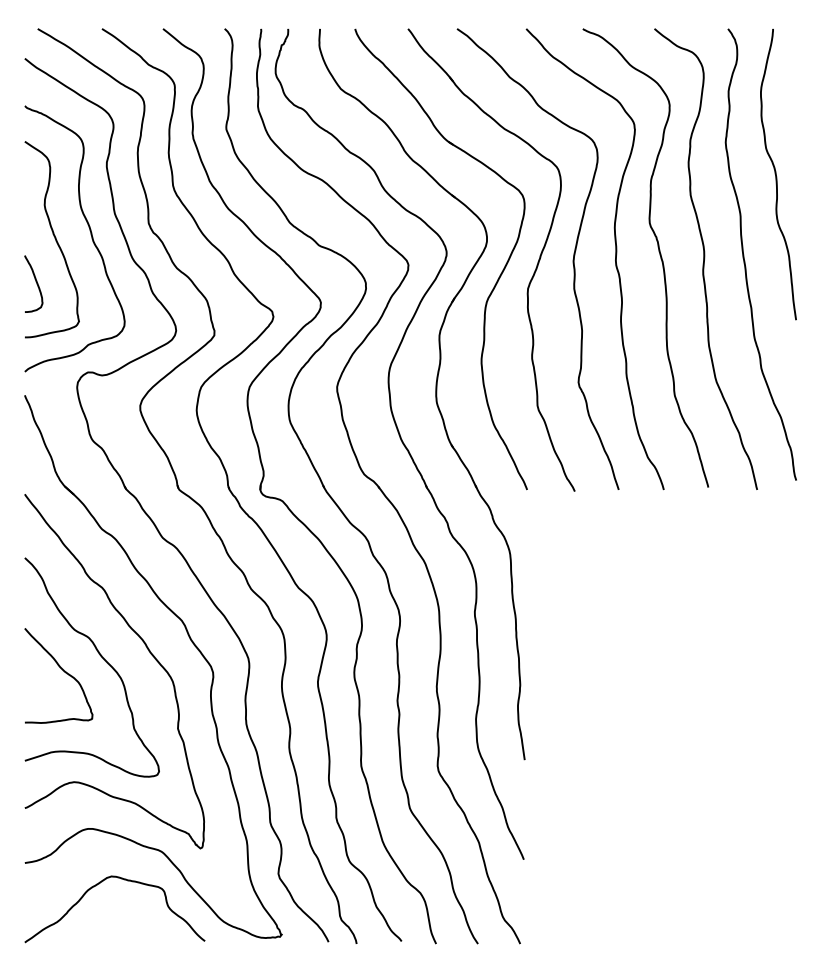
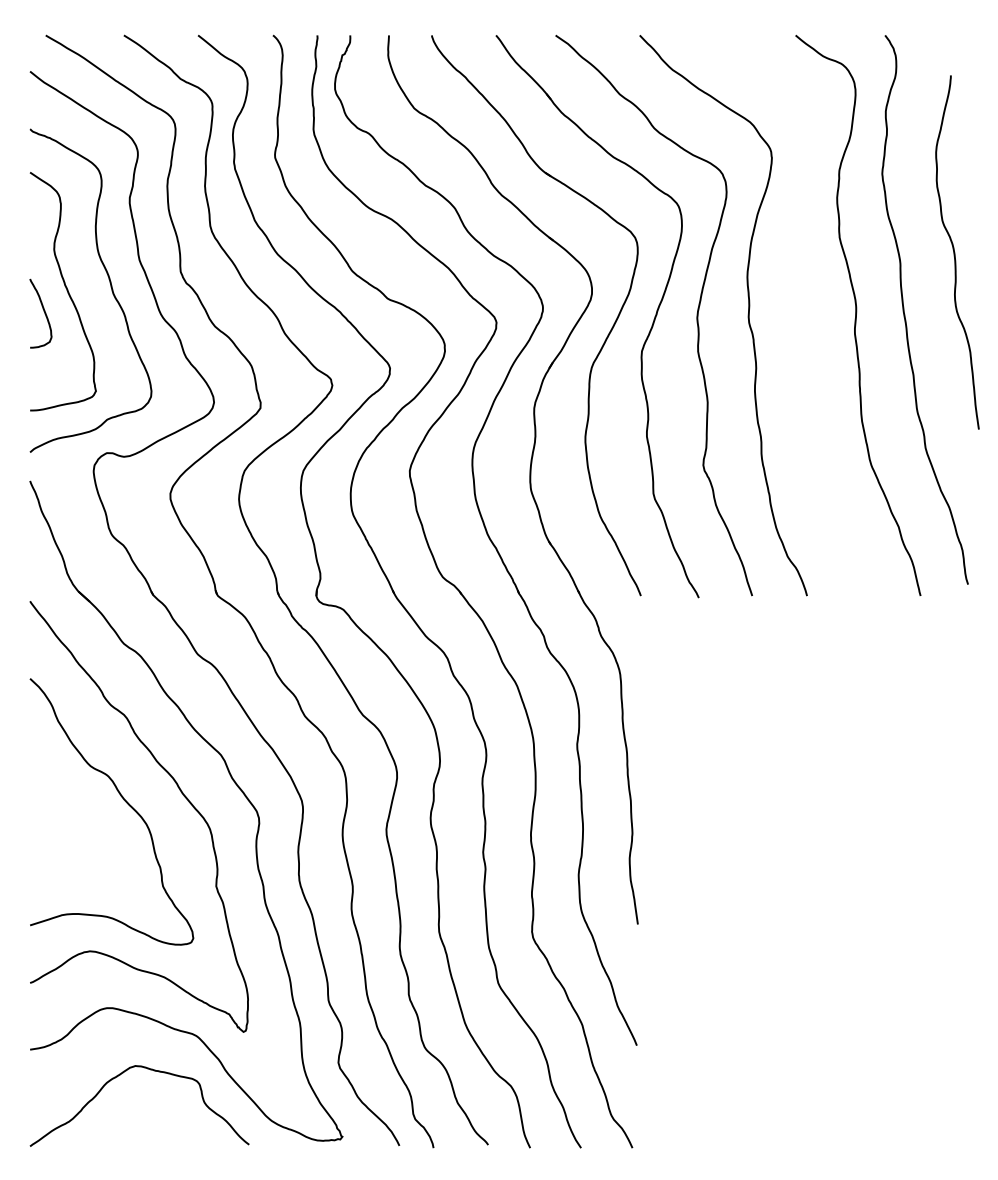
curve: (776, 174) -> (955, 252), moved
curve: (659, 253) -> (801, 308), removed
curve: (35, 282) -> (43, 311), moved
curve: (63, 671) -> (76, 816), removed

